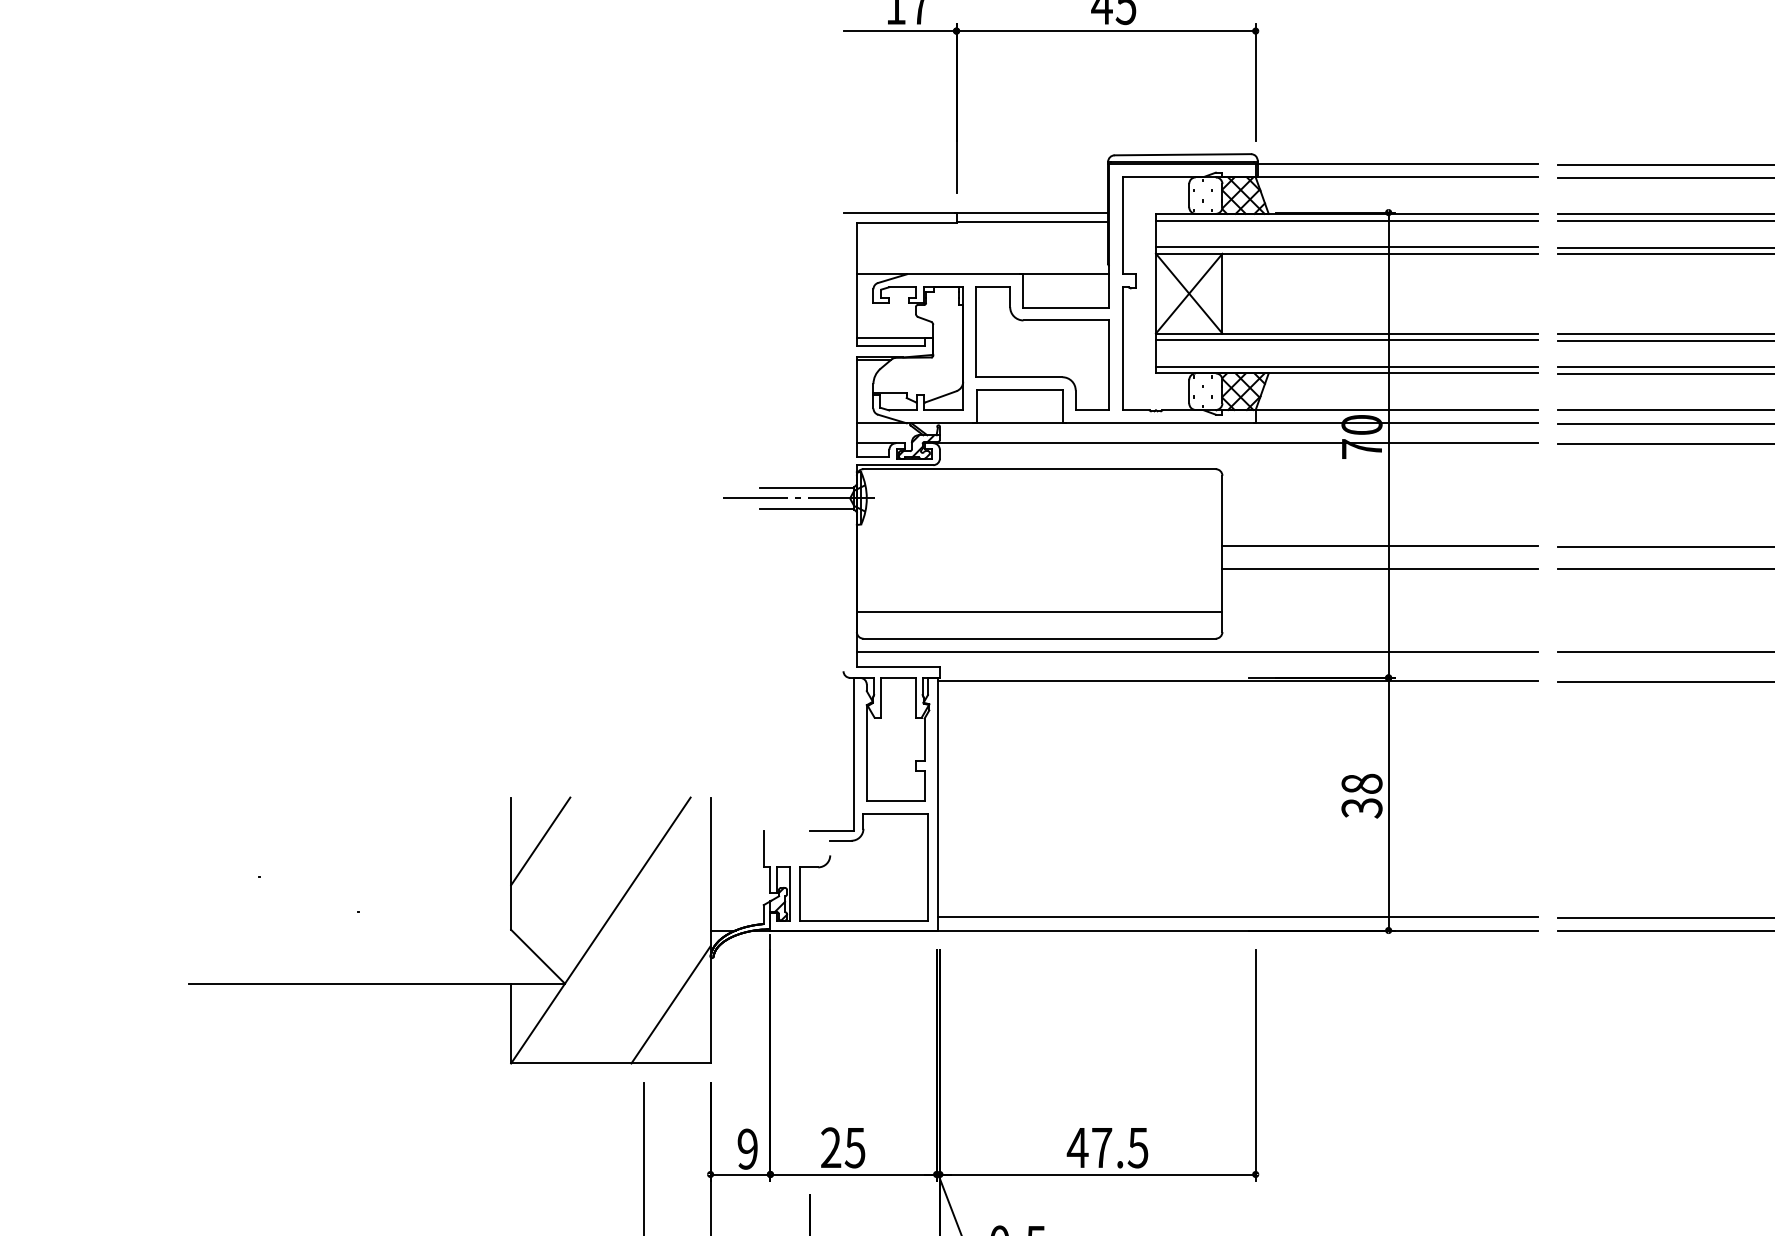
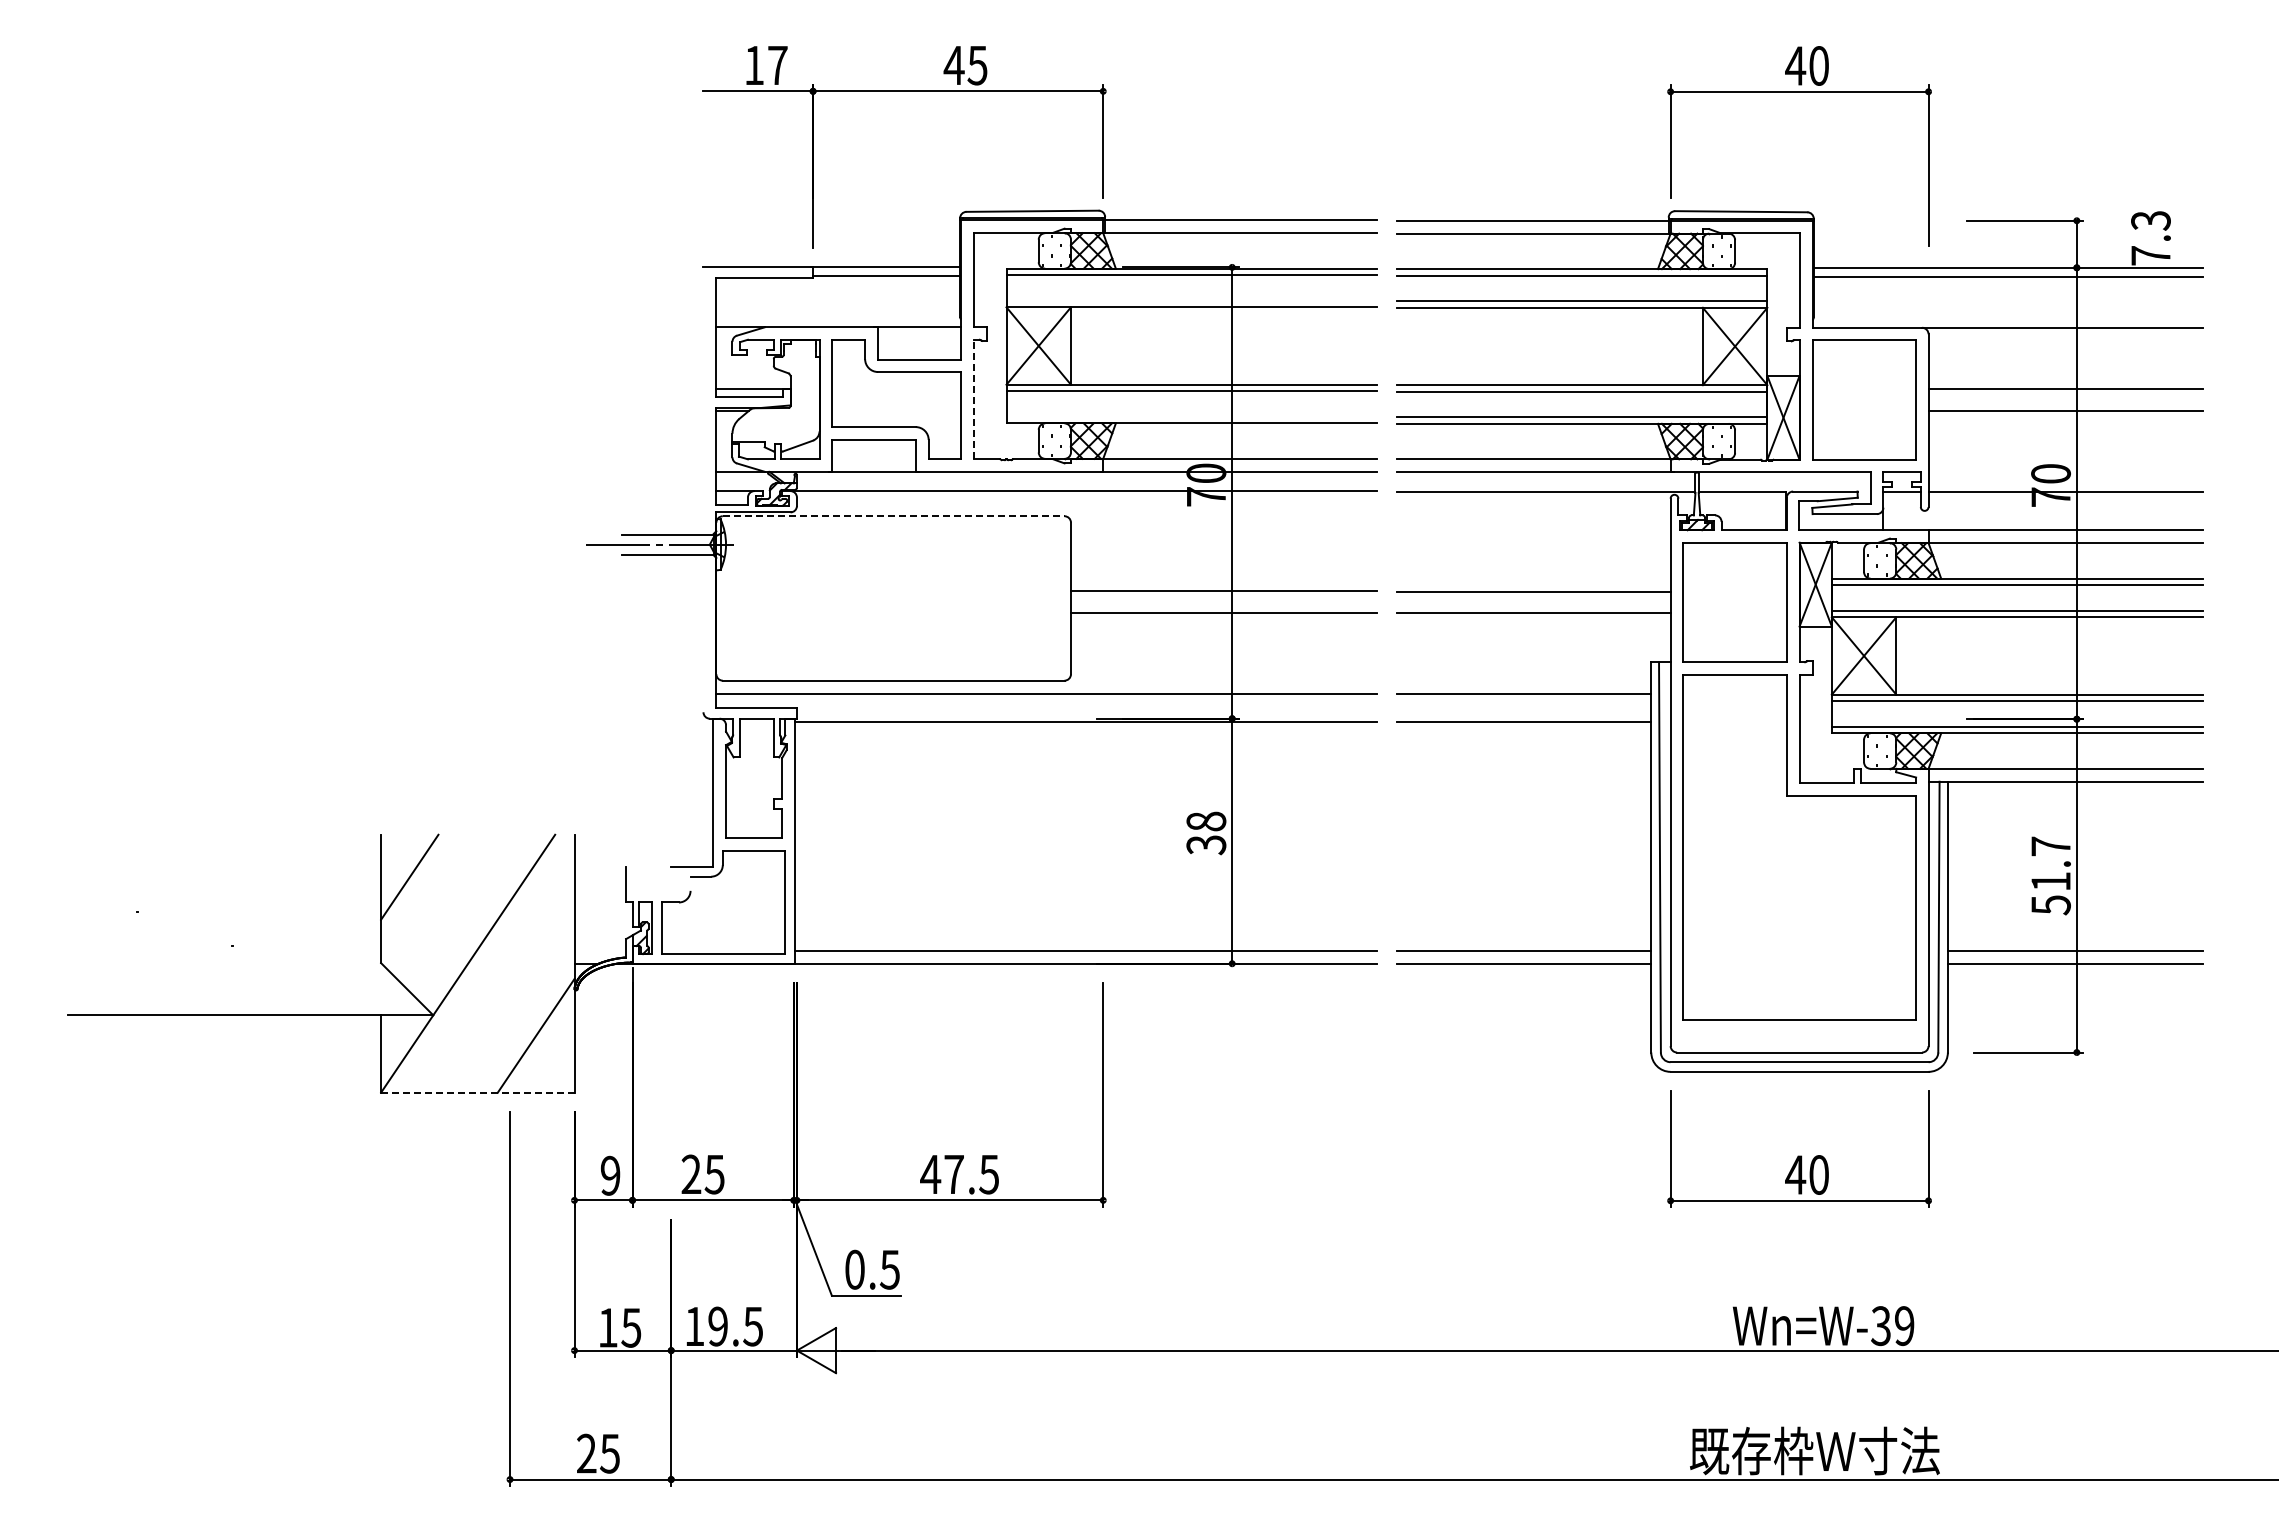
line: (1346, 246) -> (1191, 300), removed
line: (1122, 348) -> (974, 399), solid -> dashed
line: (1346, 366) -> (1191, 416), removed
line: (1039, 469) -> (893, 516), solid -> dashed
line: (1039, 611) -> (893, 654), removed
line: (610, 1063) -> (477, 1092), solid -> dashed

